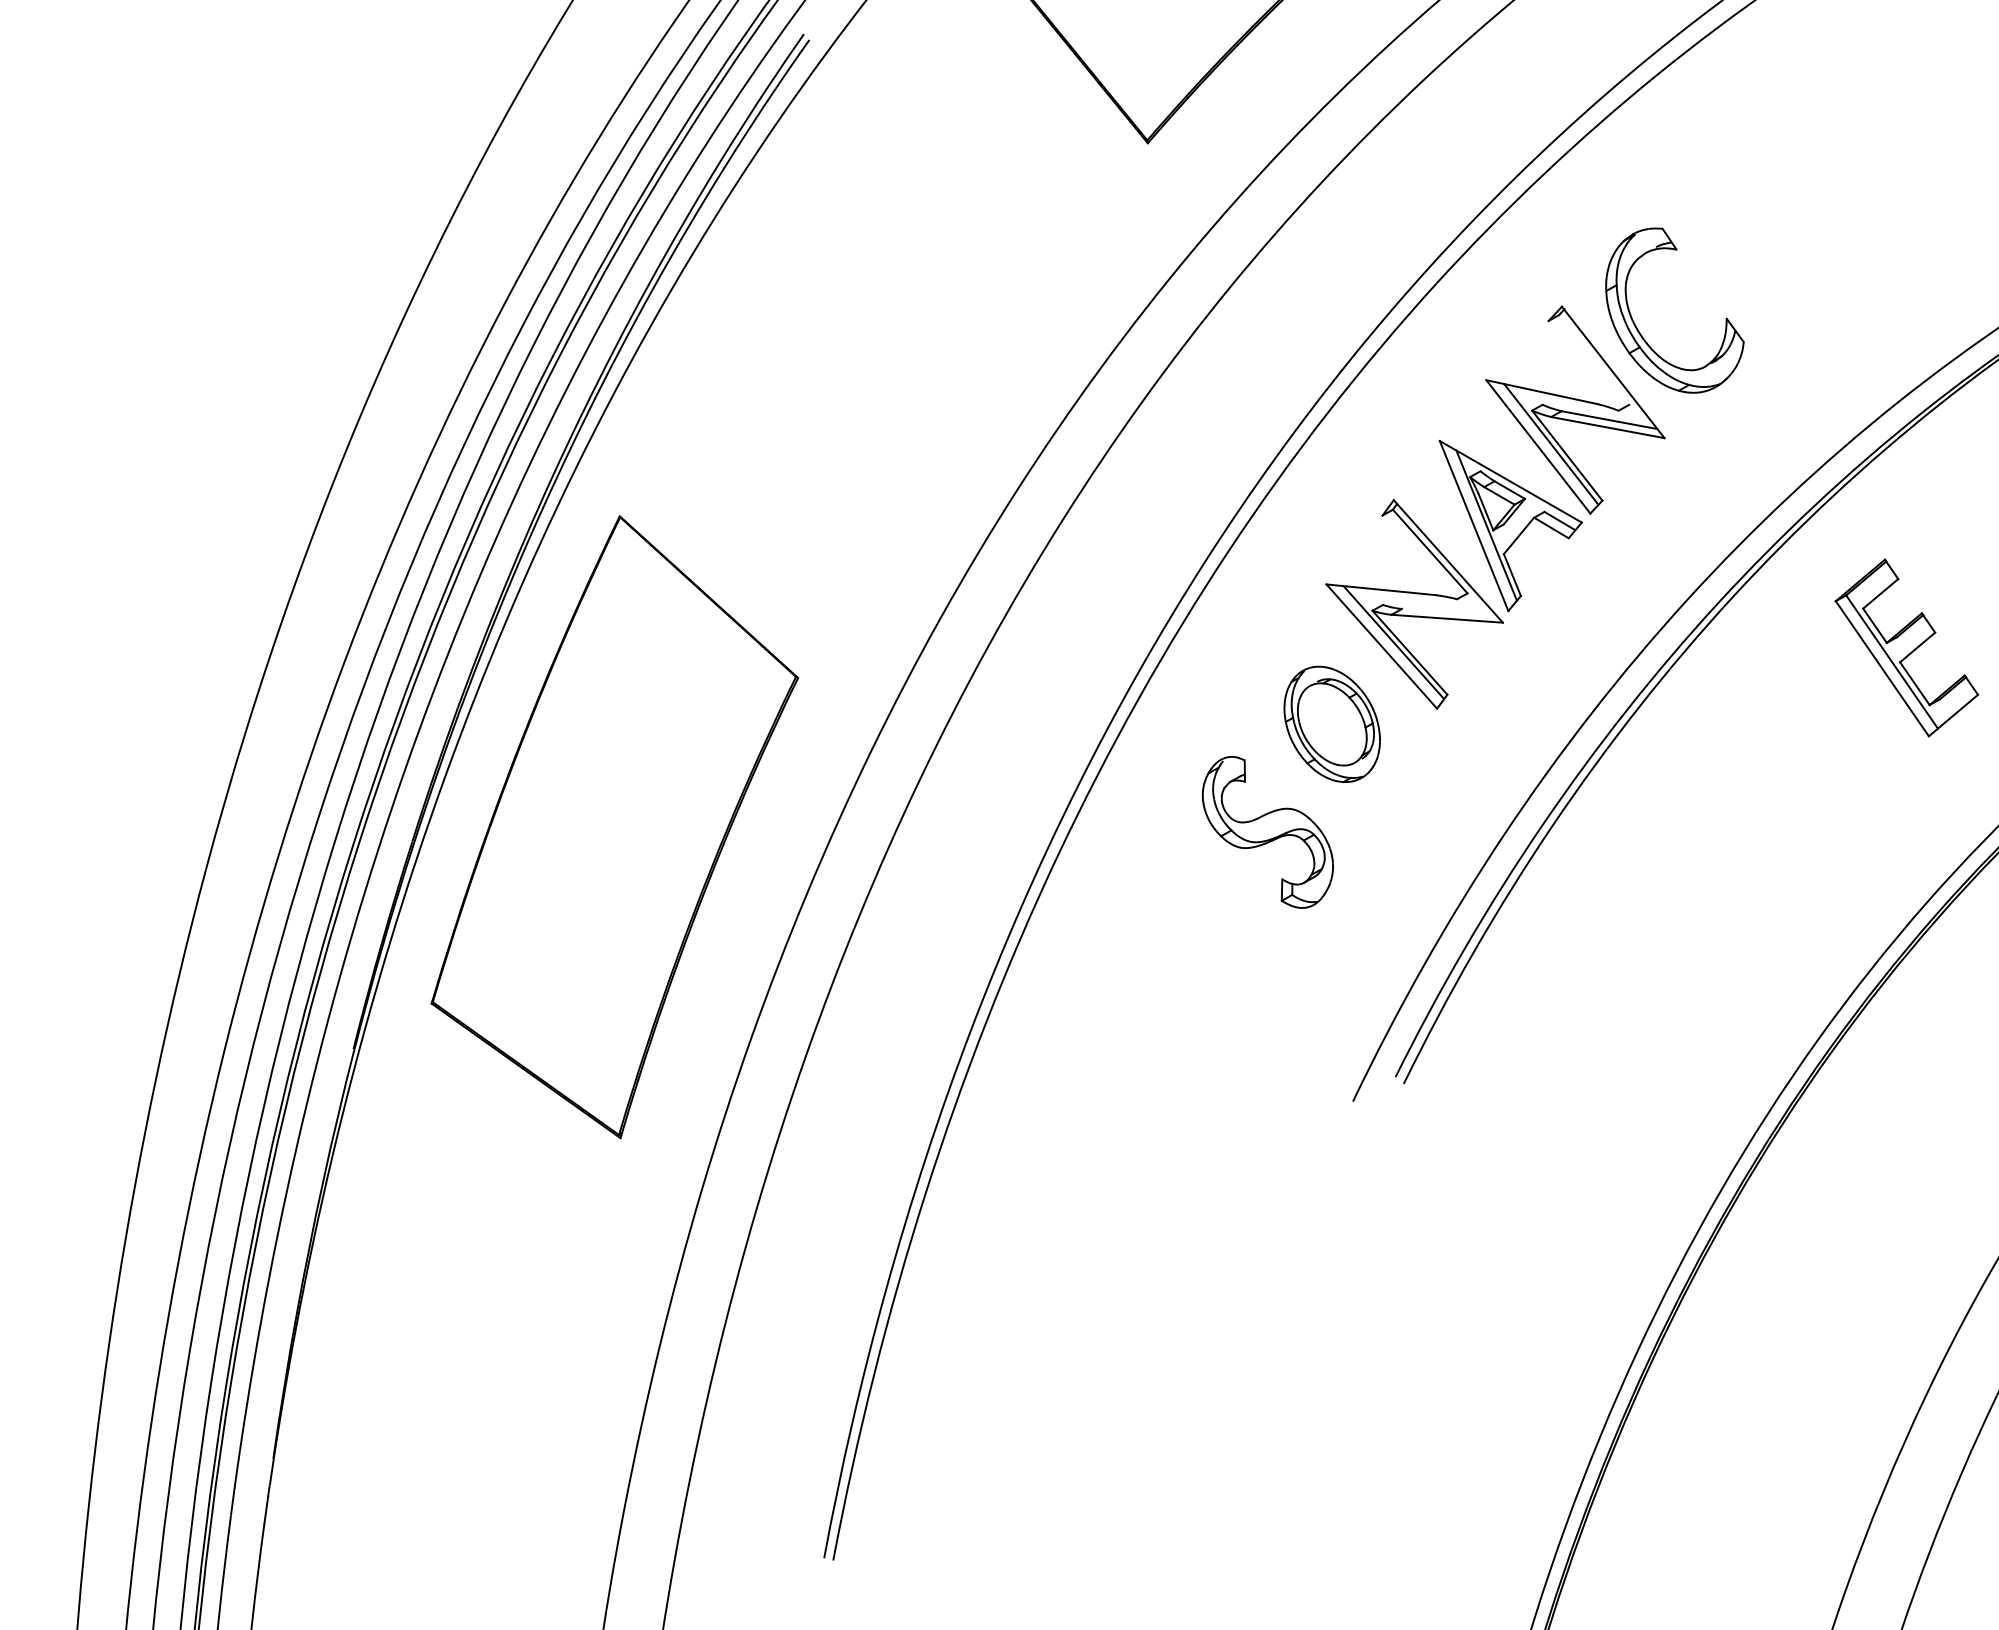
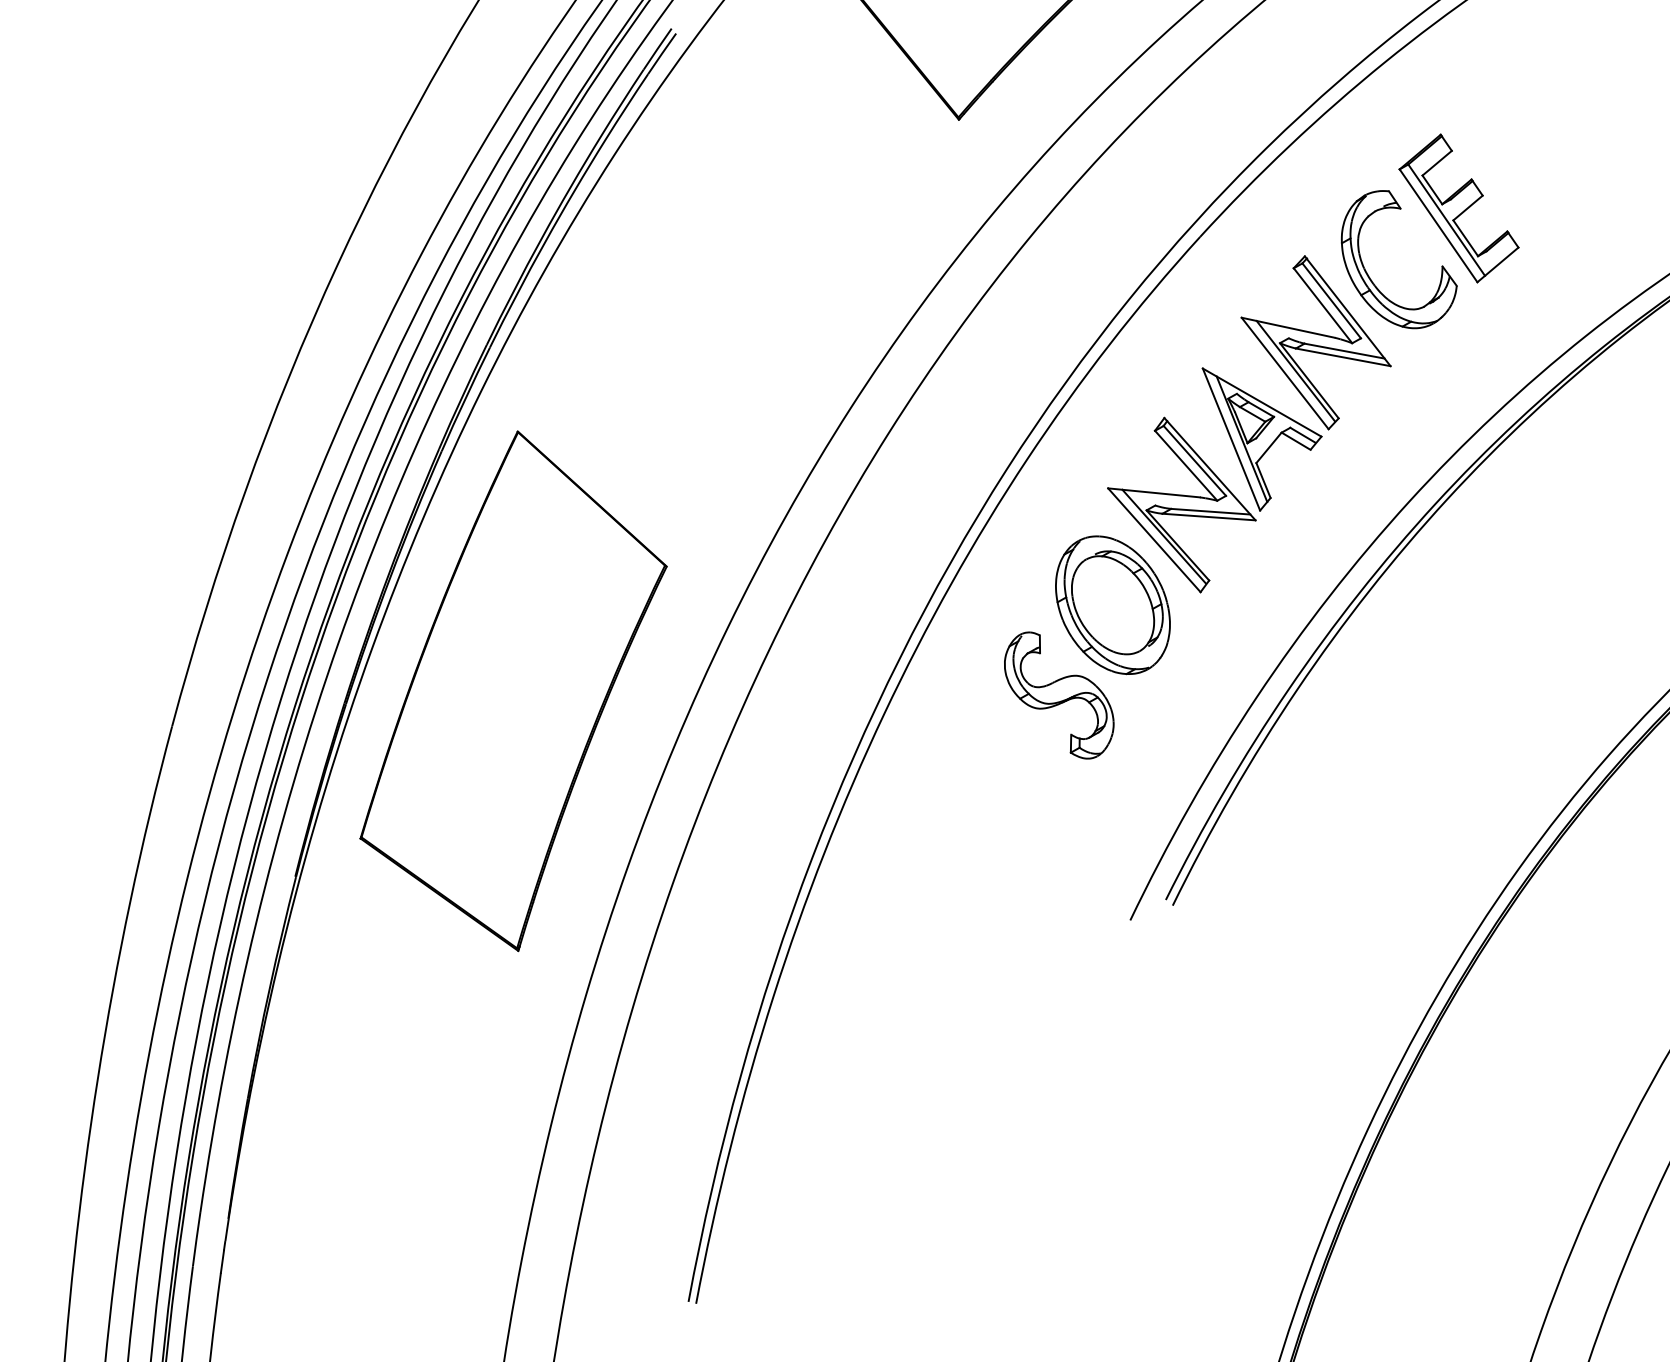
line: (1593, 359) -> (1331, 300), added
line: (1583, 365) -> (1322, 305), added
line: (1420, 557) -> (1186, 465), added
line: (1448, 612) -> (1210, 511), added
part: (1906, 648) -> (1458, 208), moved
part: (1331, 724) -> (1112, 605), size x1.43

